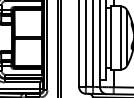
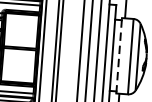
line: (111, 37) -> (119, 55), solid -> dashed

